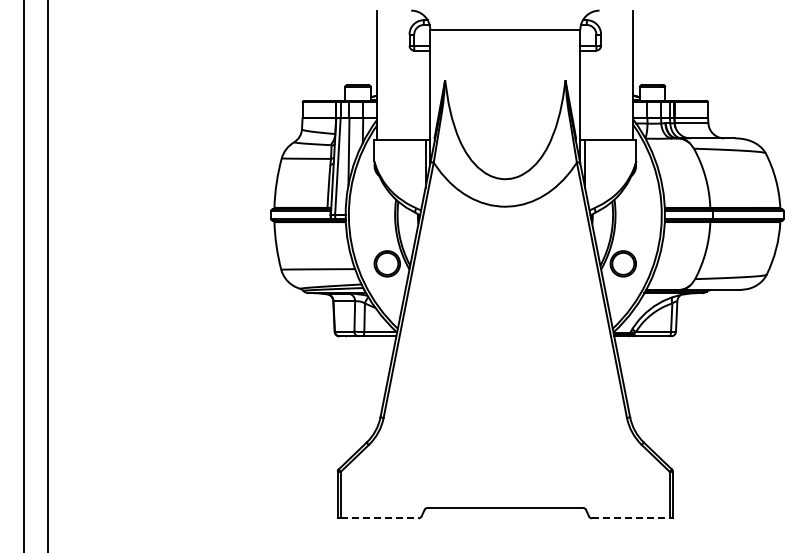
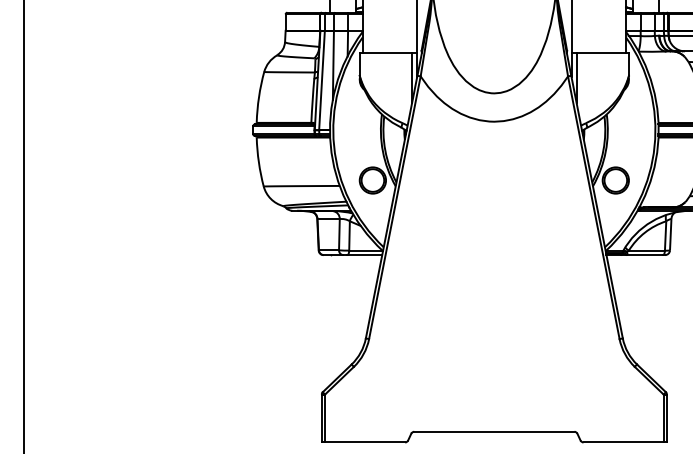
line: (379, 518) -> (364, 442), dashed -> solid
line: (630, 518) -> (623, 442), dashed -> solid

